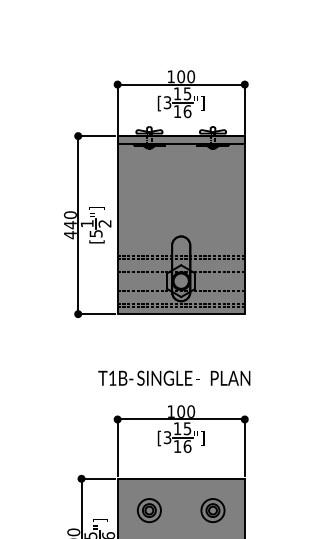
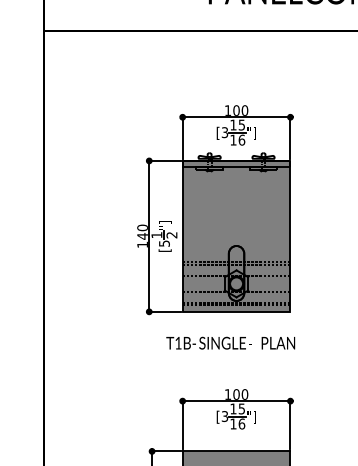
text: (70, 234) -> (142, 244), 440 -> 140
text: (174, 377) -> (230, 342), moved

